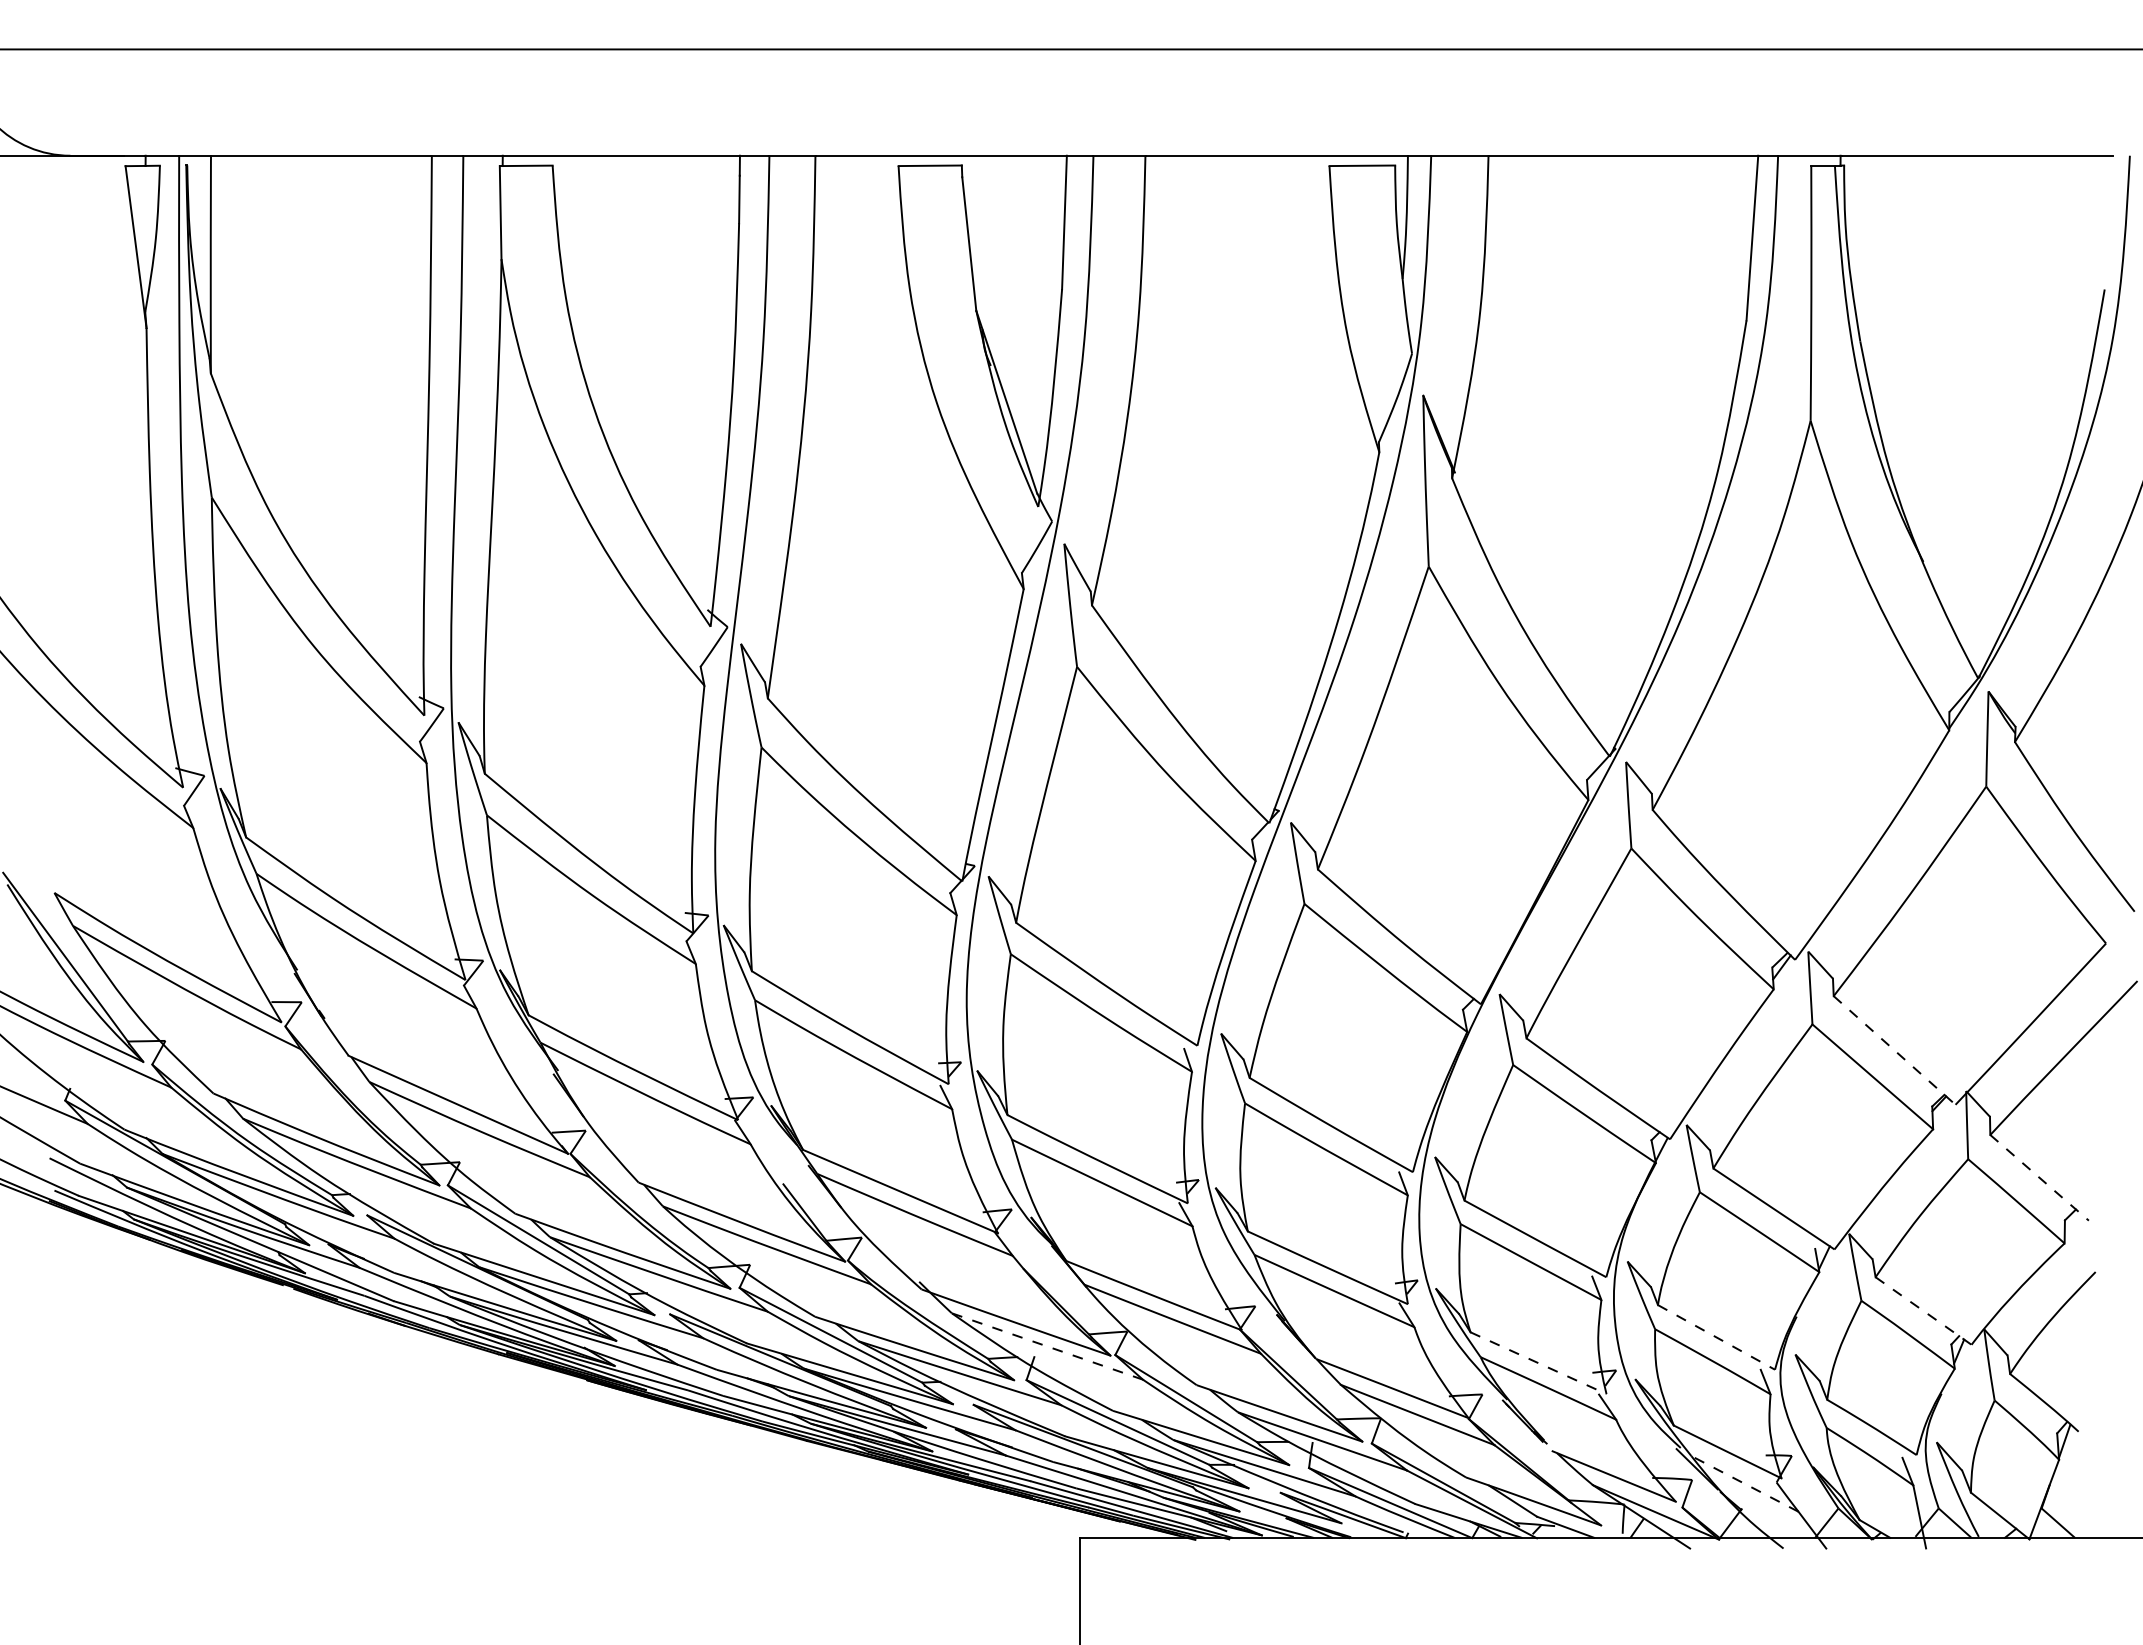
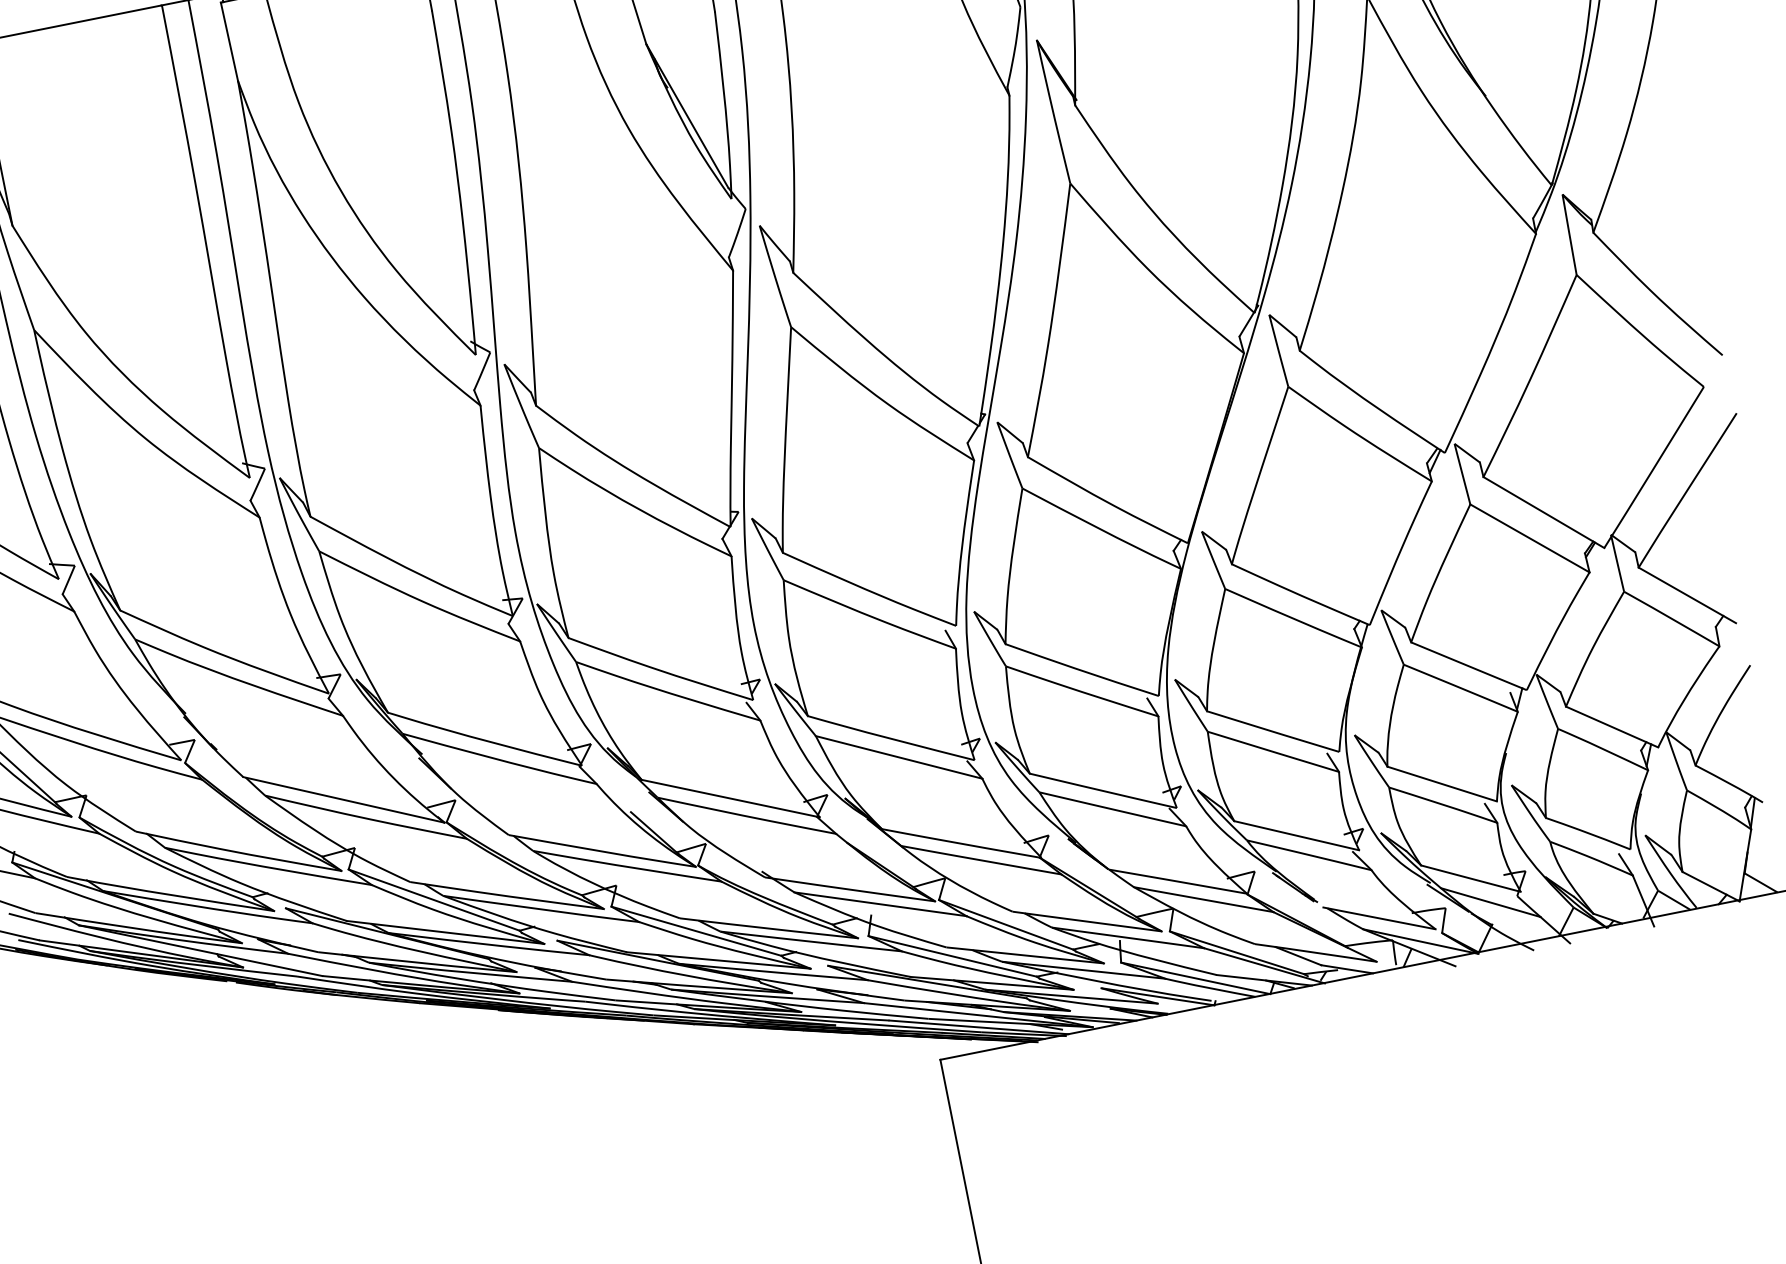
line: (1894, 1050) -> (1543, 512), dashed -> solid
line: (2039, 1178) -> (1687, 595), dashed -> solid
line: (1923, 1311) -> (1612, 727), dashed -> solid
line: (1716, 1337) -> (1442, 784), dashed -> solid
line: (1046, 1346) -> (879, 904), dashed -> solid
line: (1538, 1363) -> (1296, 835), dashed -> solid
line: (1744, 1483) -> (1490, 902), dashed -> solid

